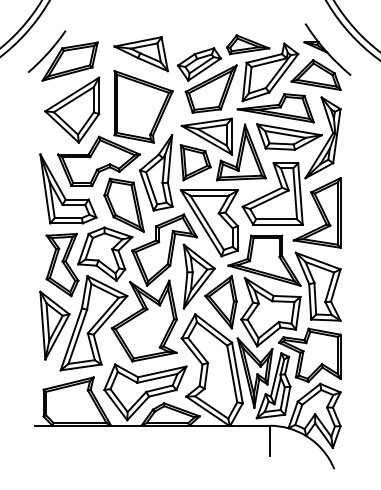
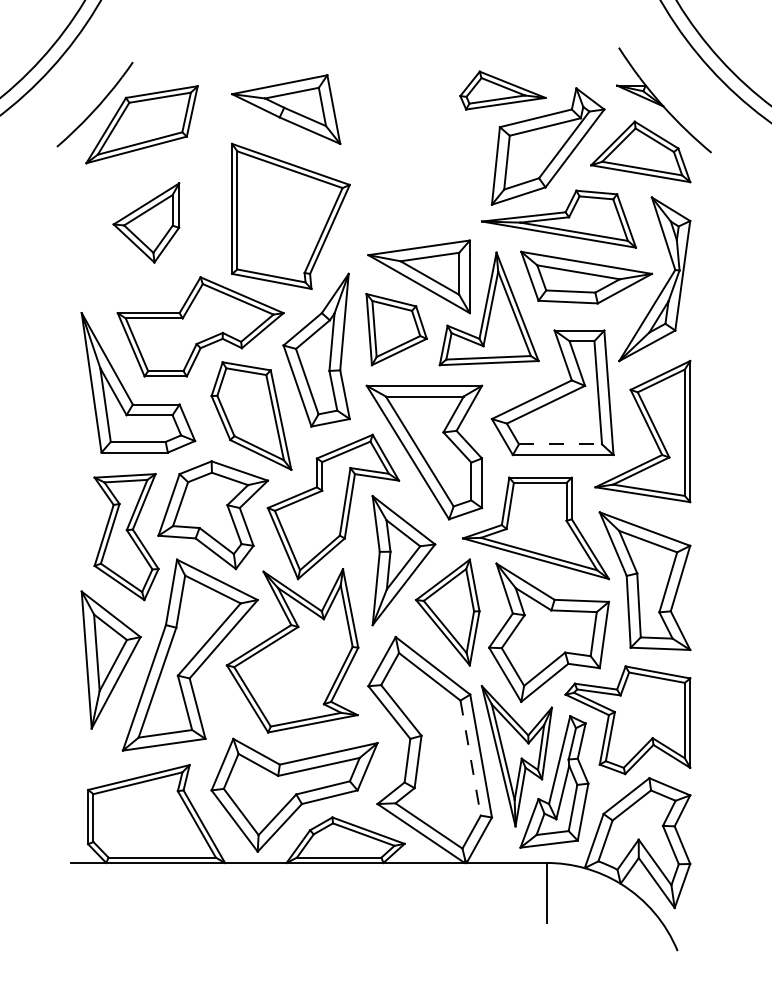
part: (206, 80) -> (418, 162), removed
part: (72, 109) -> (146, 221), size x0.6
line: (277, 219) -> (562, 444), solid -> dashed
line: (232, 374) -> (471, 759), solid -> dashed

